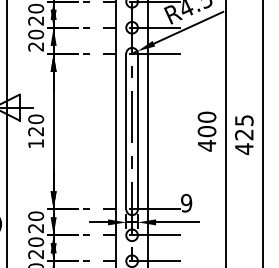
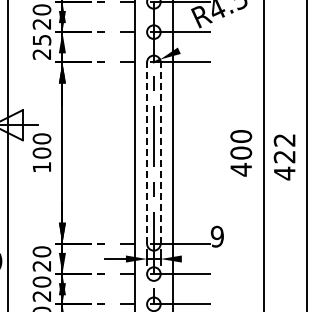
line: (188, 27) -> (219, 31), removed
text: (35, 34) -> (41, 39), 20 -> 25
text: (244, 120) -> (284, 140), 425 -> 422
text: (35, 130) -> (41, 152), 120 -> 100
line: (126, 131) -> (147, 153), solid -> dashed
line: (137, 131) -> (160, 153), solid -> dashed
line: (177, 222) -> (206, 259), removed

